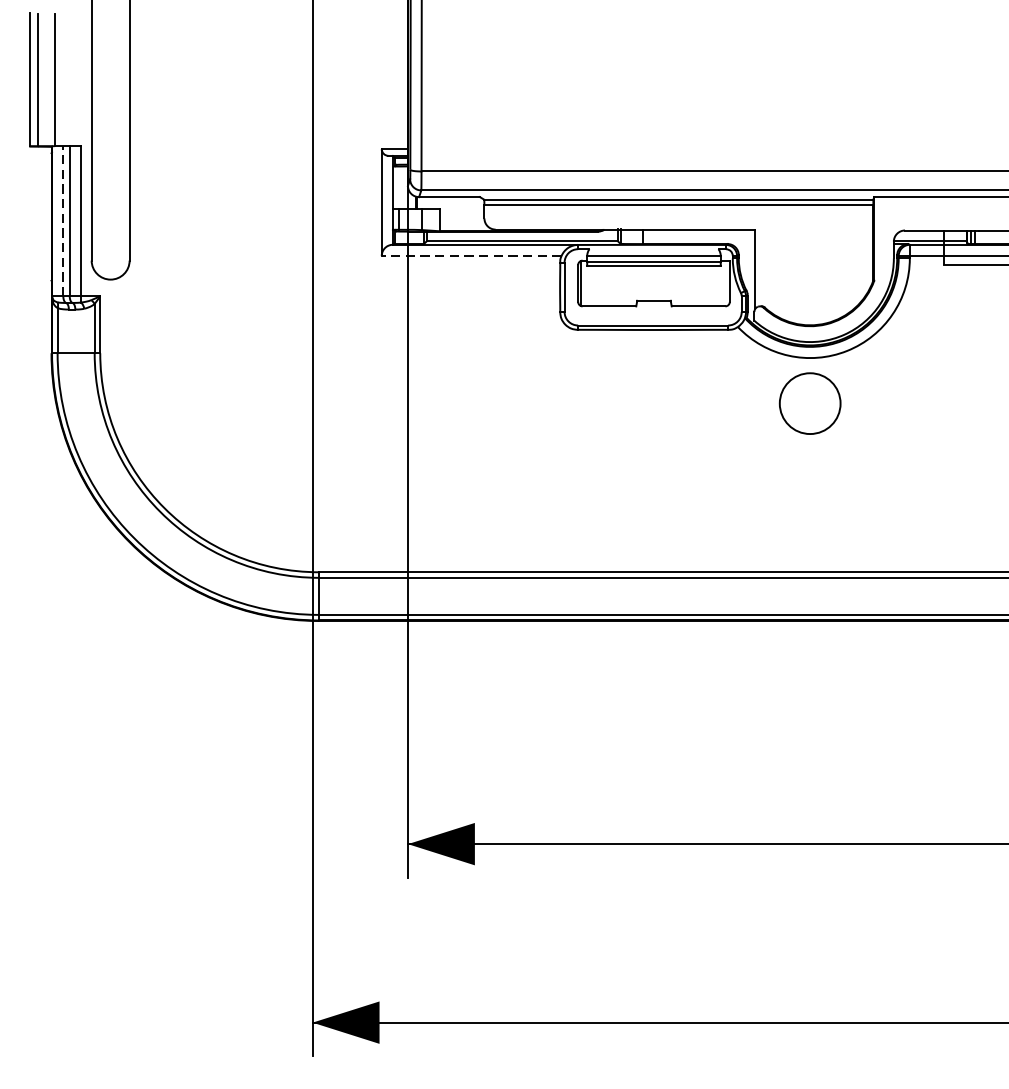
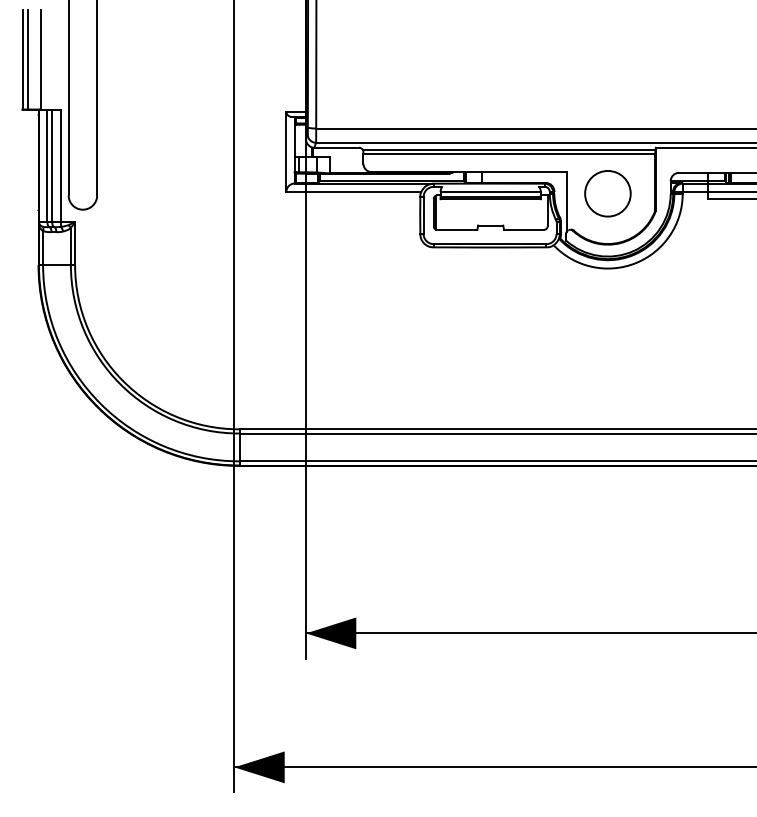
line: (63, 220) -> (47, 165), dashed -> solid
line: (471, 255) -> (353, 191), dashed -> solid
circle: (809, 403) -> (607, 193), moved

